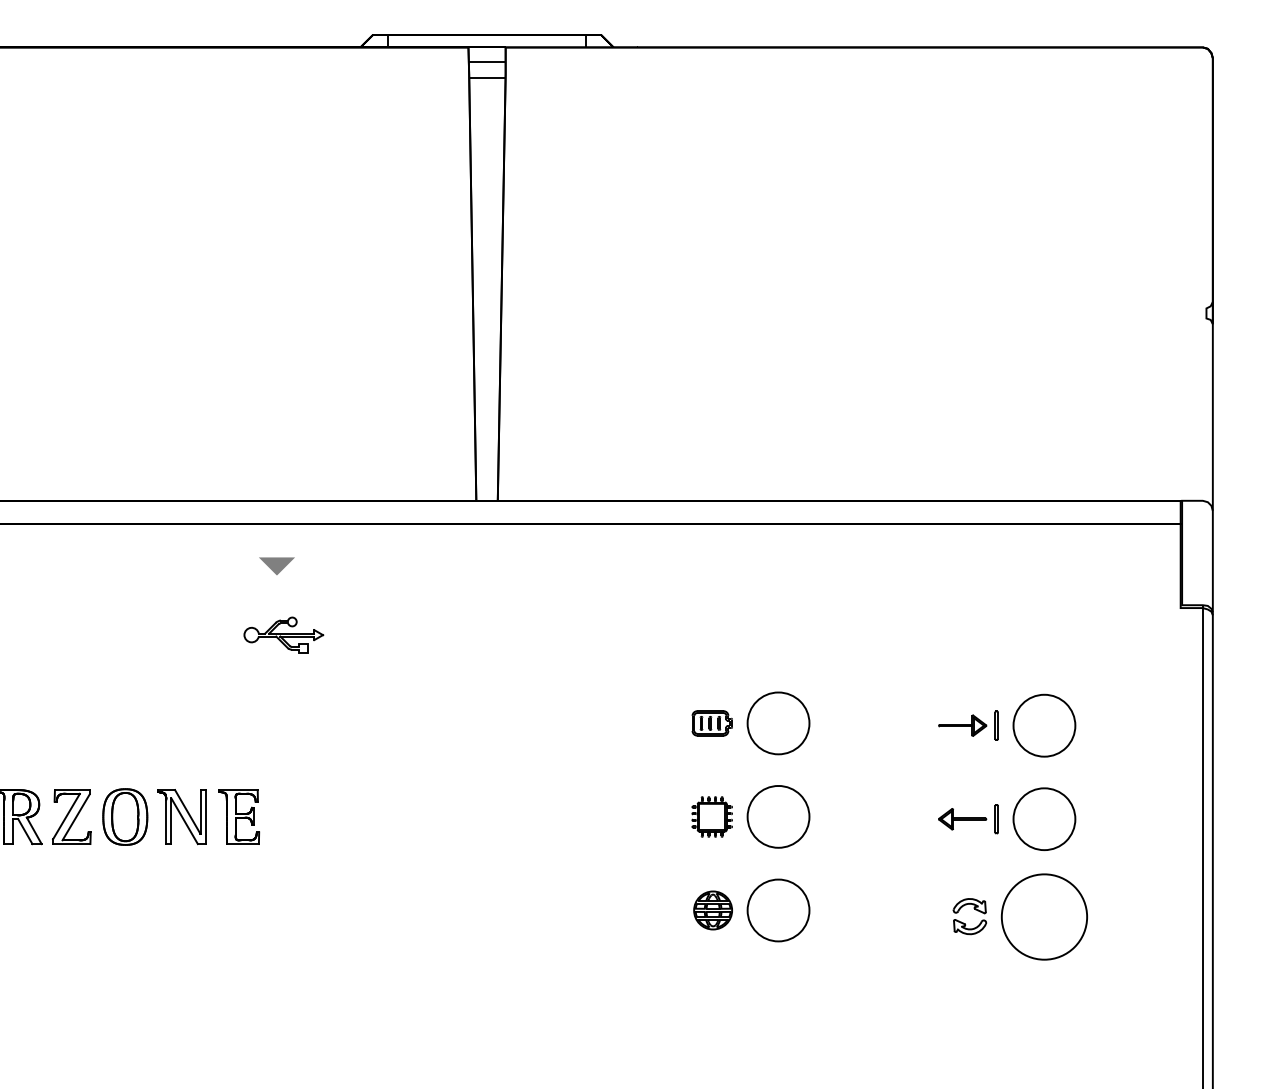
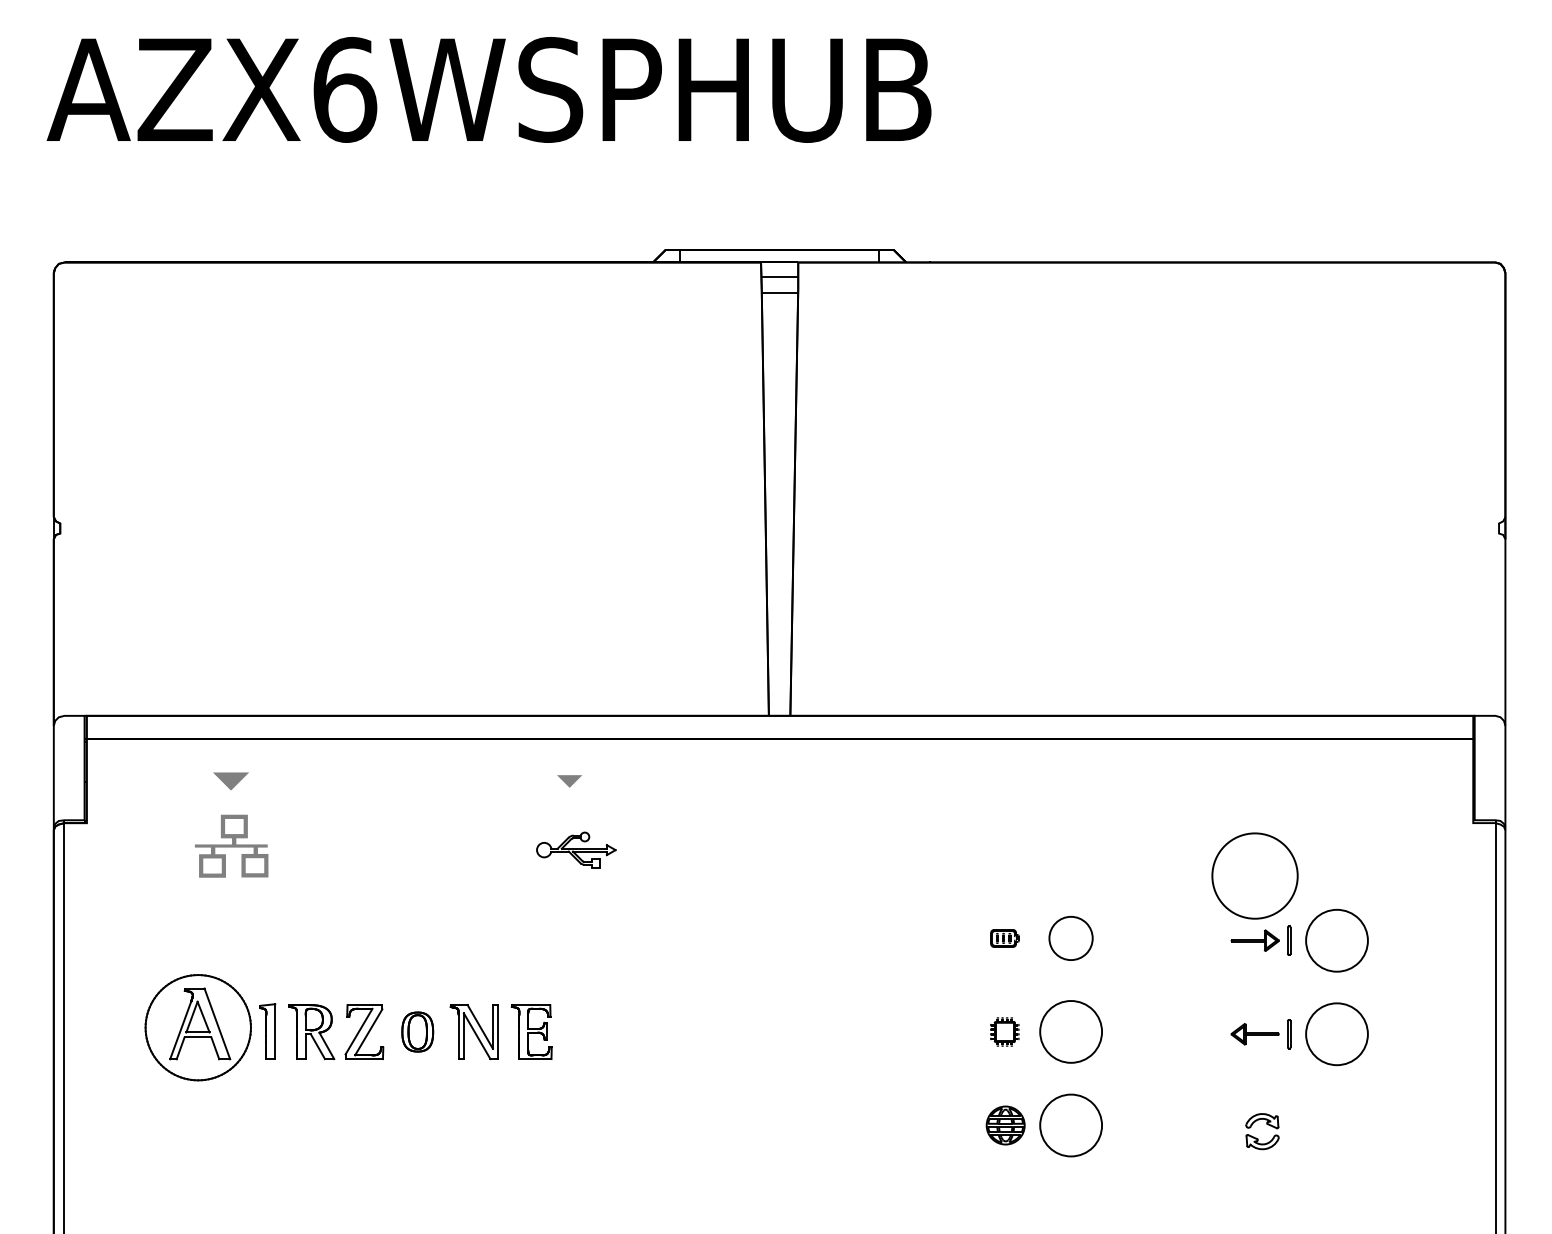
part: (276, 566) -> (569, 781), size x0.7
part: (711, 723) -> (1004, 938), size x0.7
part: (777, 723) -> (1070, 938), size x0.7
part: (124, 816) -> (417, 1031), size x0.7
part: (711, 816) -> (1004, 1031), size x0.7
part: (1043, 916) -> (1254, 875), moved

